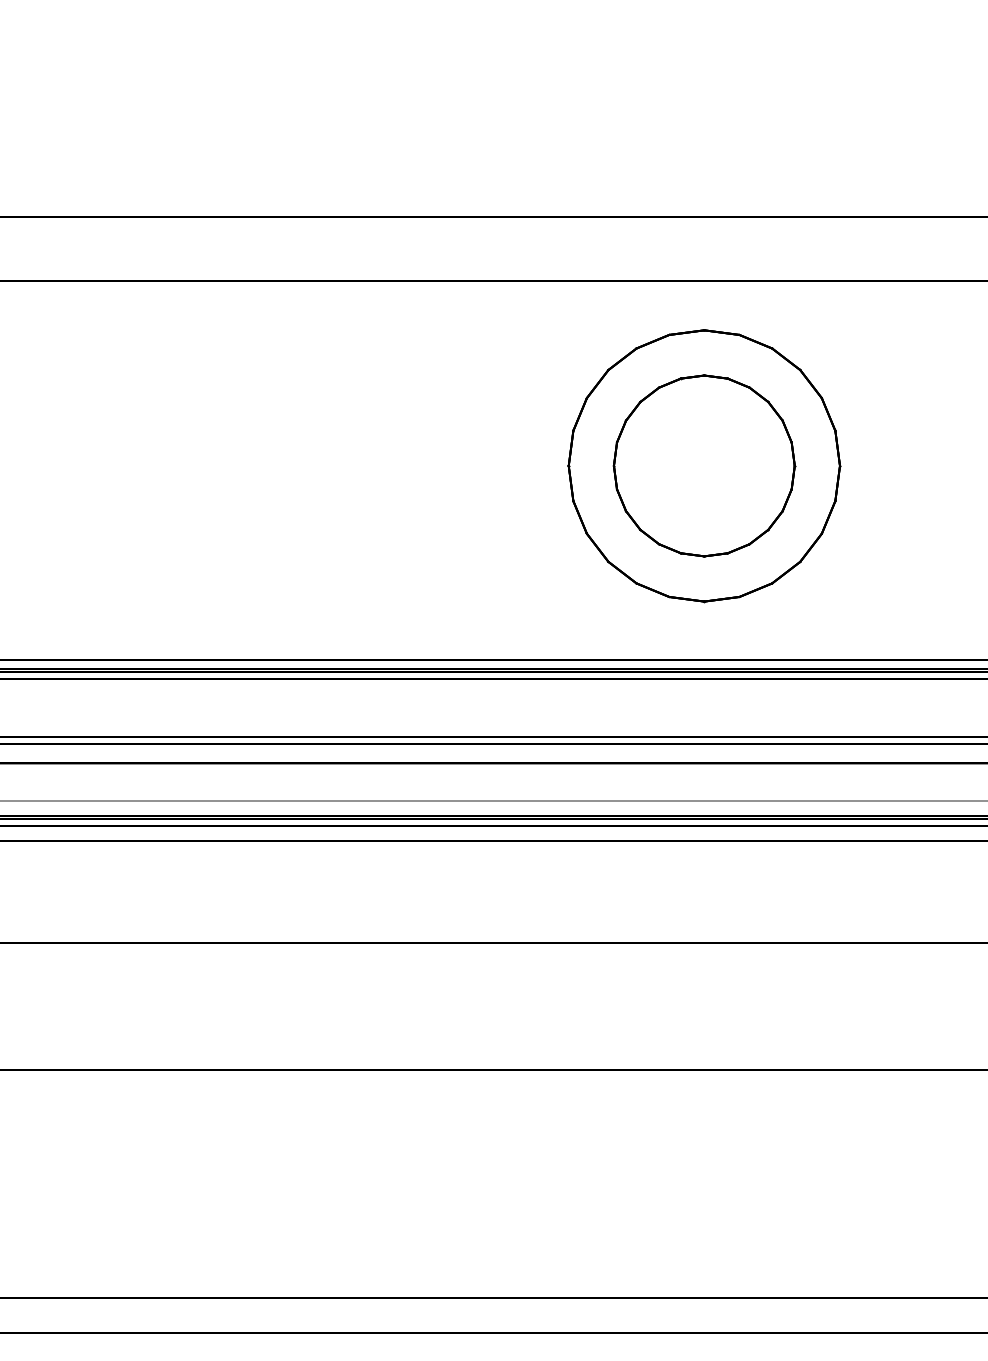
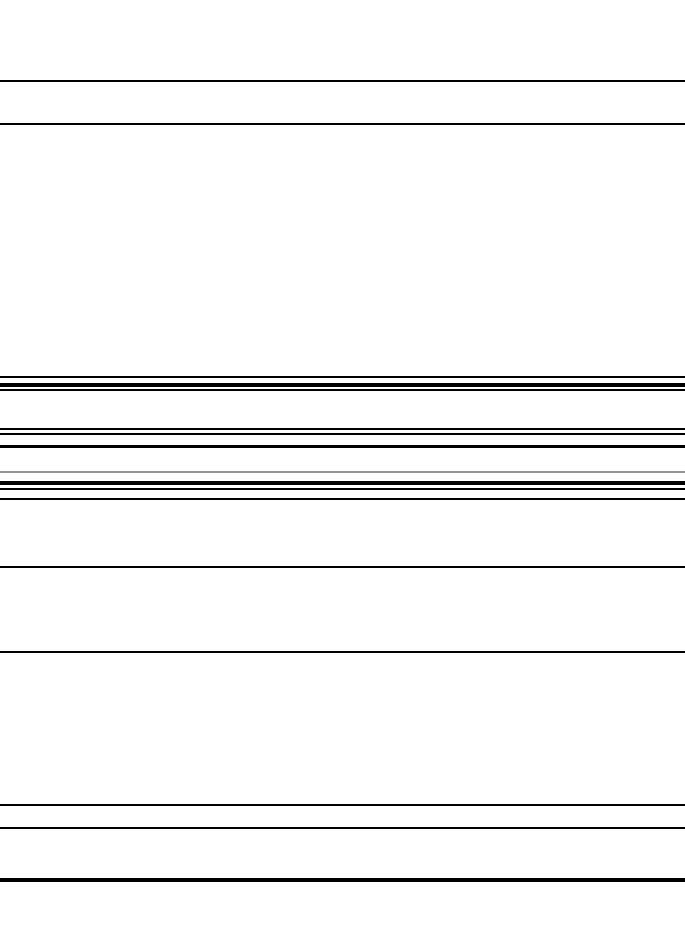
part: (704, 465) -> (423, 247), removed

